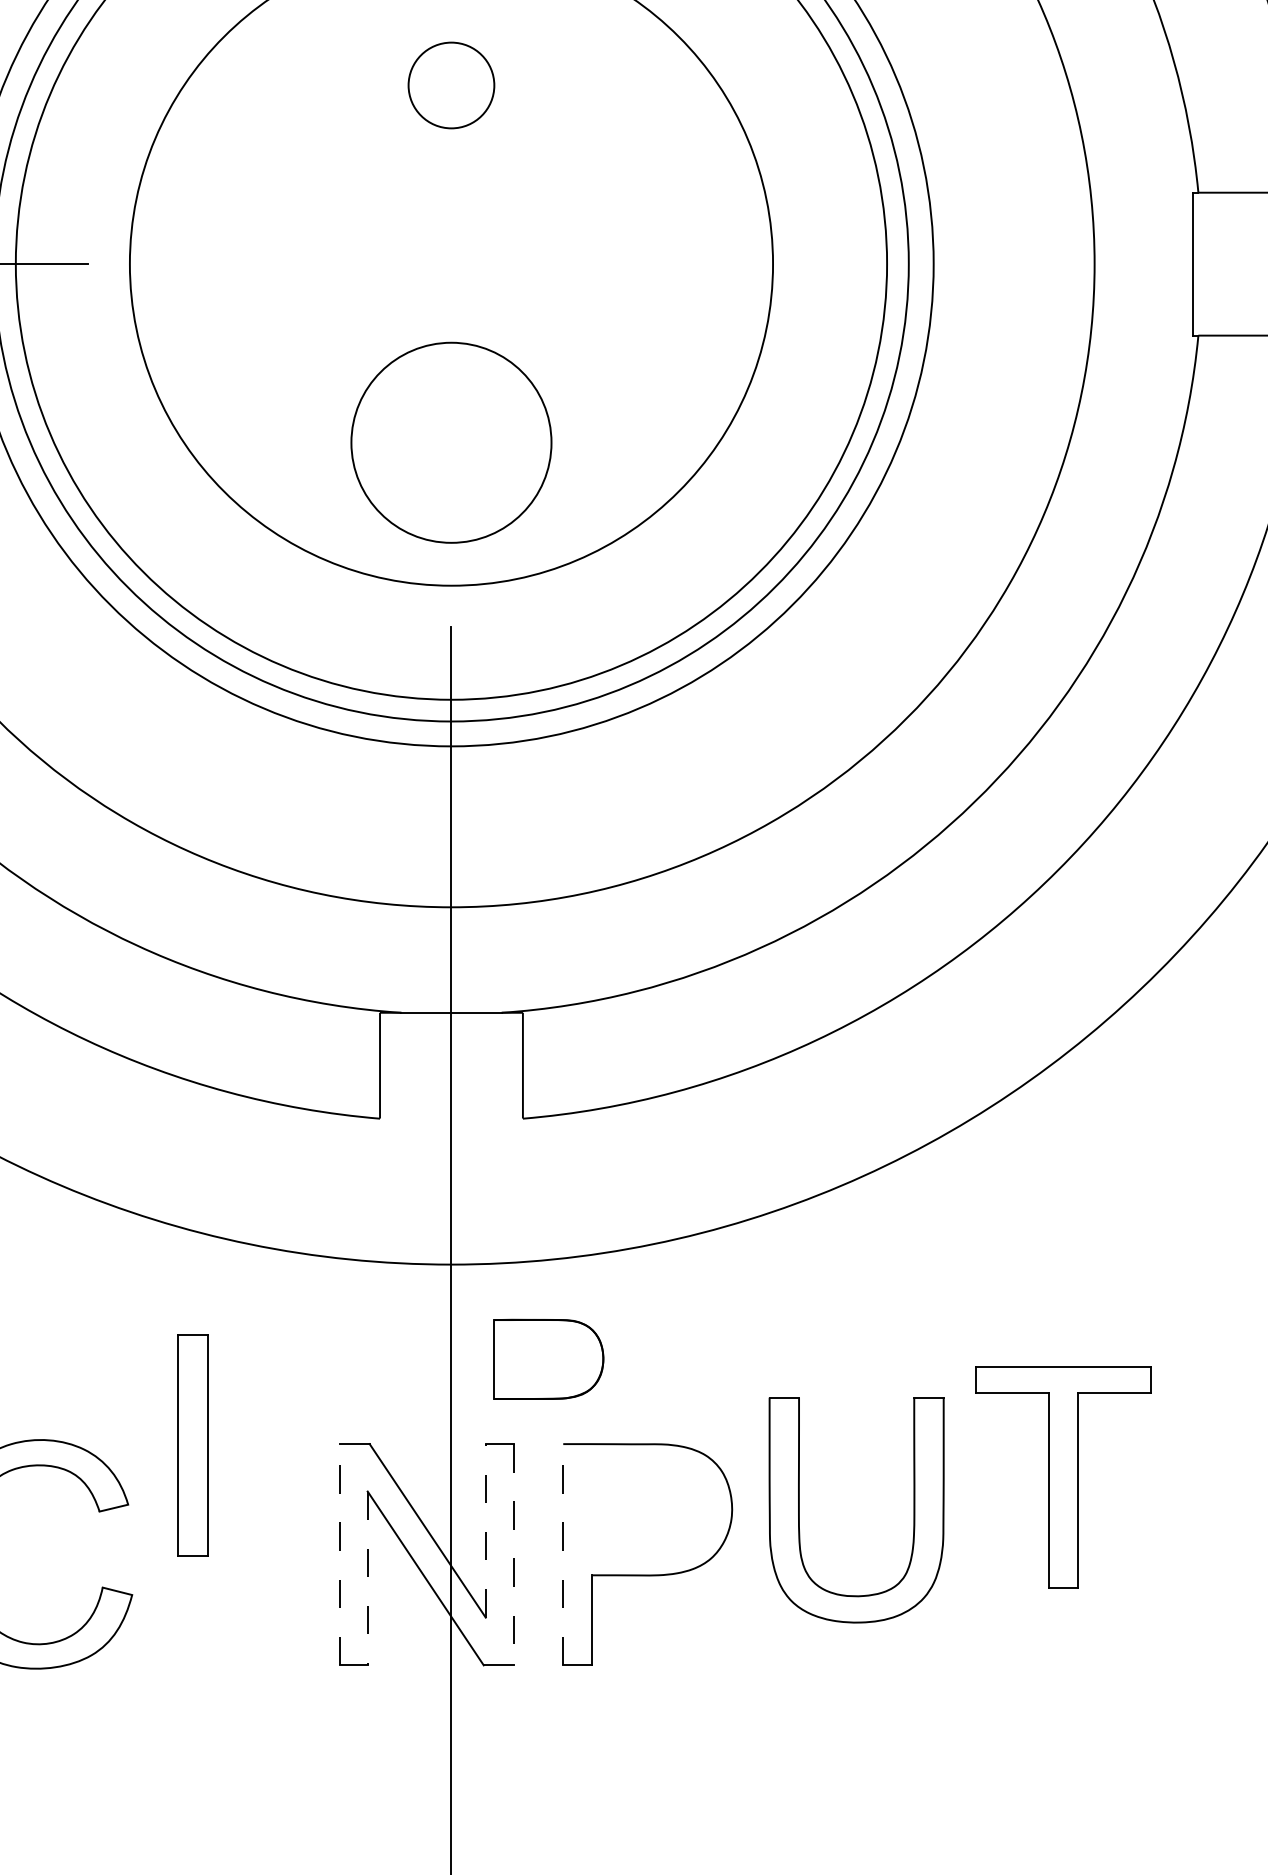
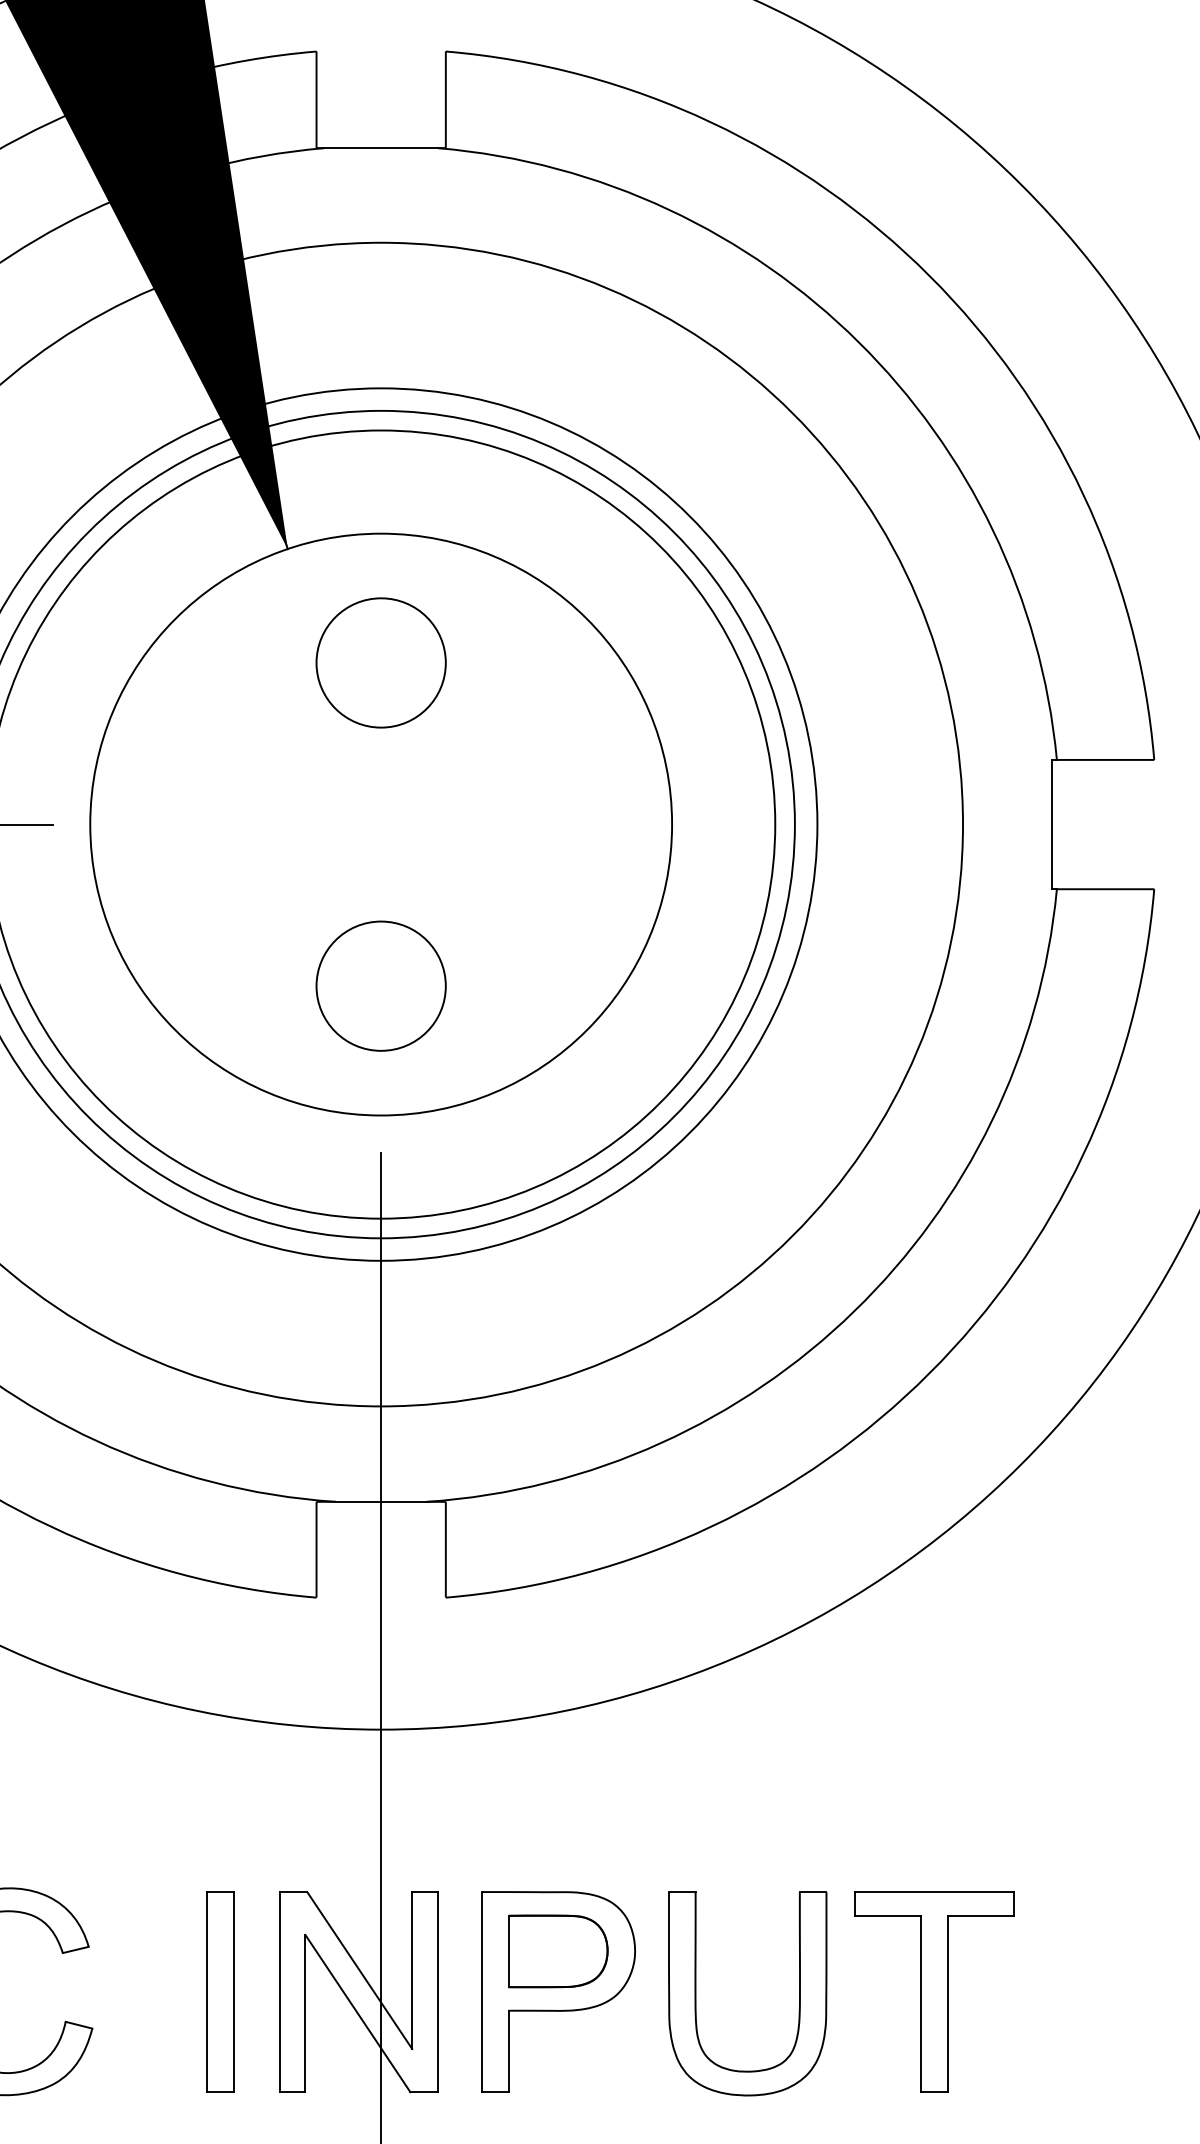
circle: (450, 84) -> (380, 662), size x1.67
circle: (450, 442) -> (380, 985), size x0.71
part: (549, 1359) -> (558, 1951), moved
part: (193, 1444) -> (220, 1991), moved
part: (1063, 1476) -> (934, 1991), moved
part: (800, 1509) -> (696, 1993), moved
line: (486, 1530) -> (412, 1970), dashed -> solid
line: (340, 1554) -> (280, 1991), dashed -> solid
line: (563, 1554) -> (482, 1991), dashed -> solid
line: (513, 1555) -> (437, 1992), dashed -> solid
line: (367, 1578) -> (305, 2013), dashed -> solid

